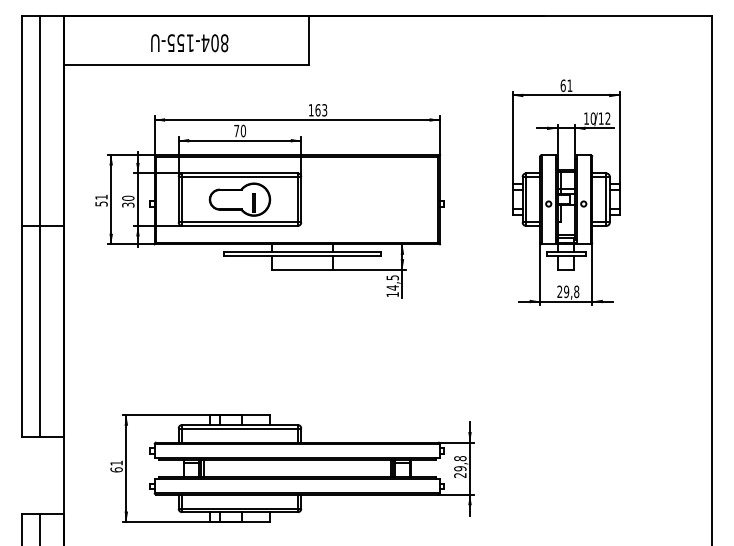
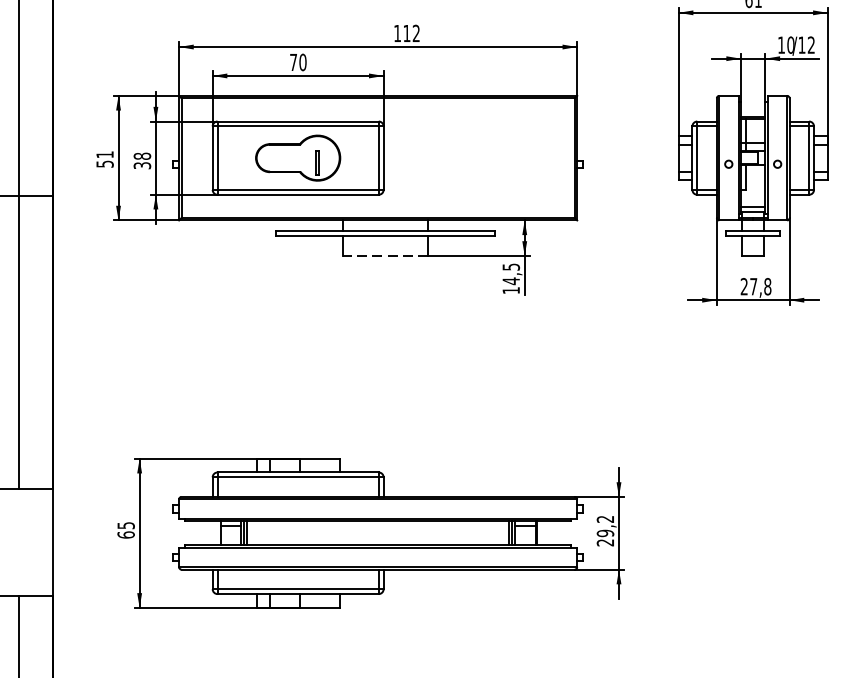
text: (321, 110) -> (411, 33), 163 -> 112
text: (128, 197) -> (142, 155), 30 -> 38
line: (302, 269) -> (385, 255), solid -> dashed
text: (566, 291) -> (753, 286), 29,8 -> 27,8
text: (460, 458) -> (605, 519), 29,8 -> 29,2
text: (116, 462) -> (125, 524), 61 -> 65

